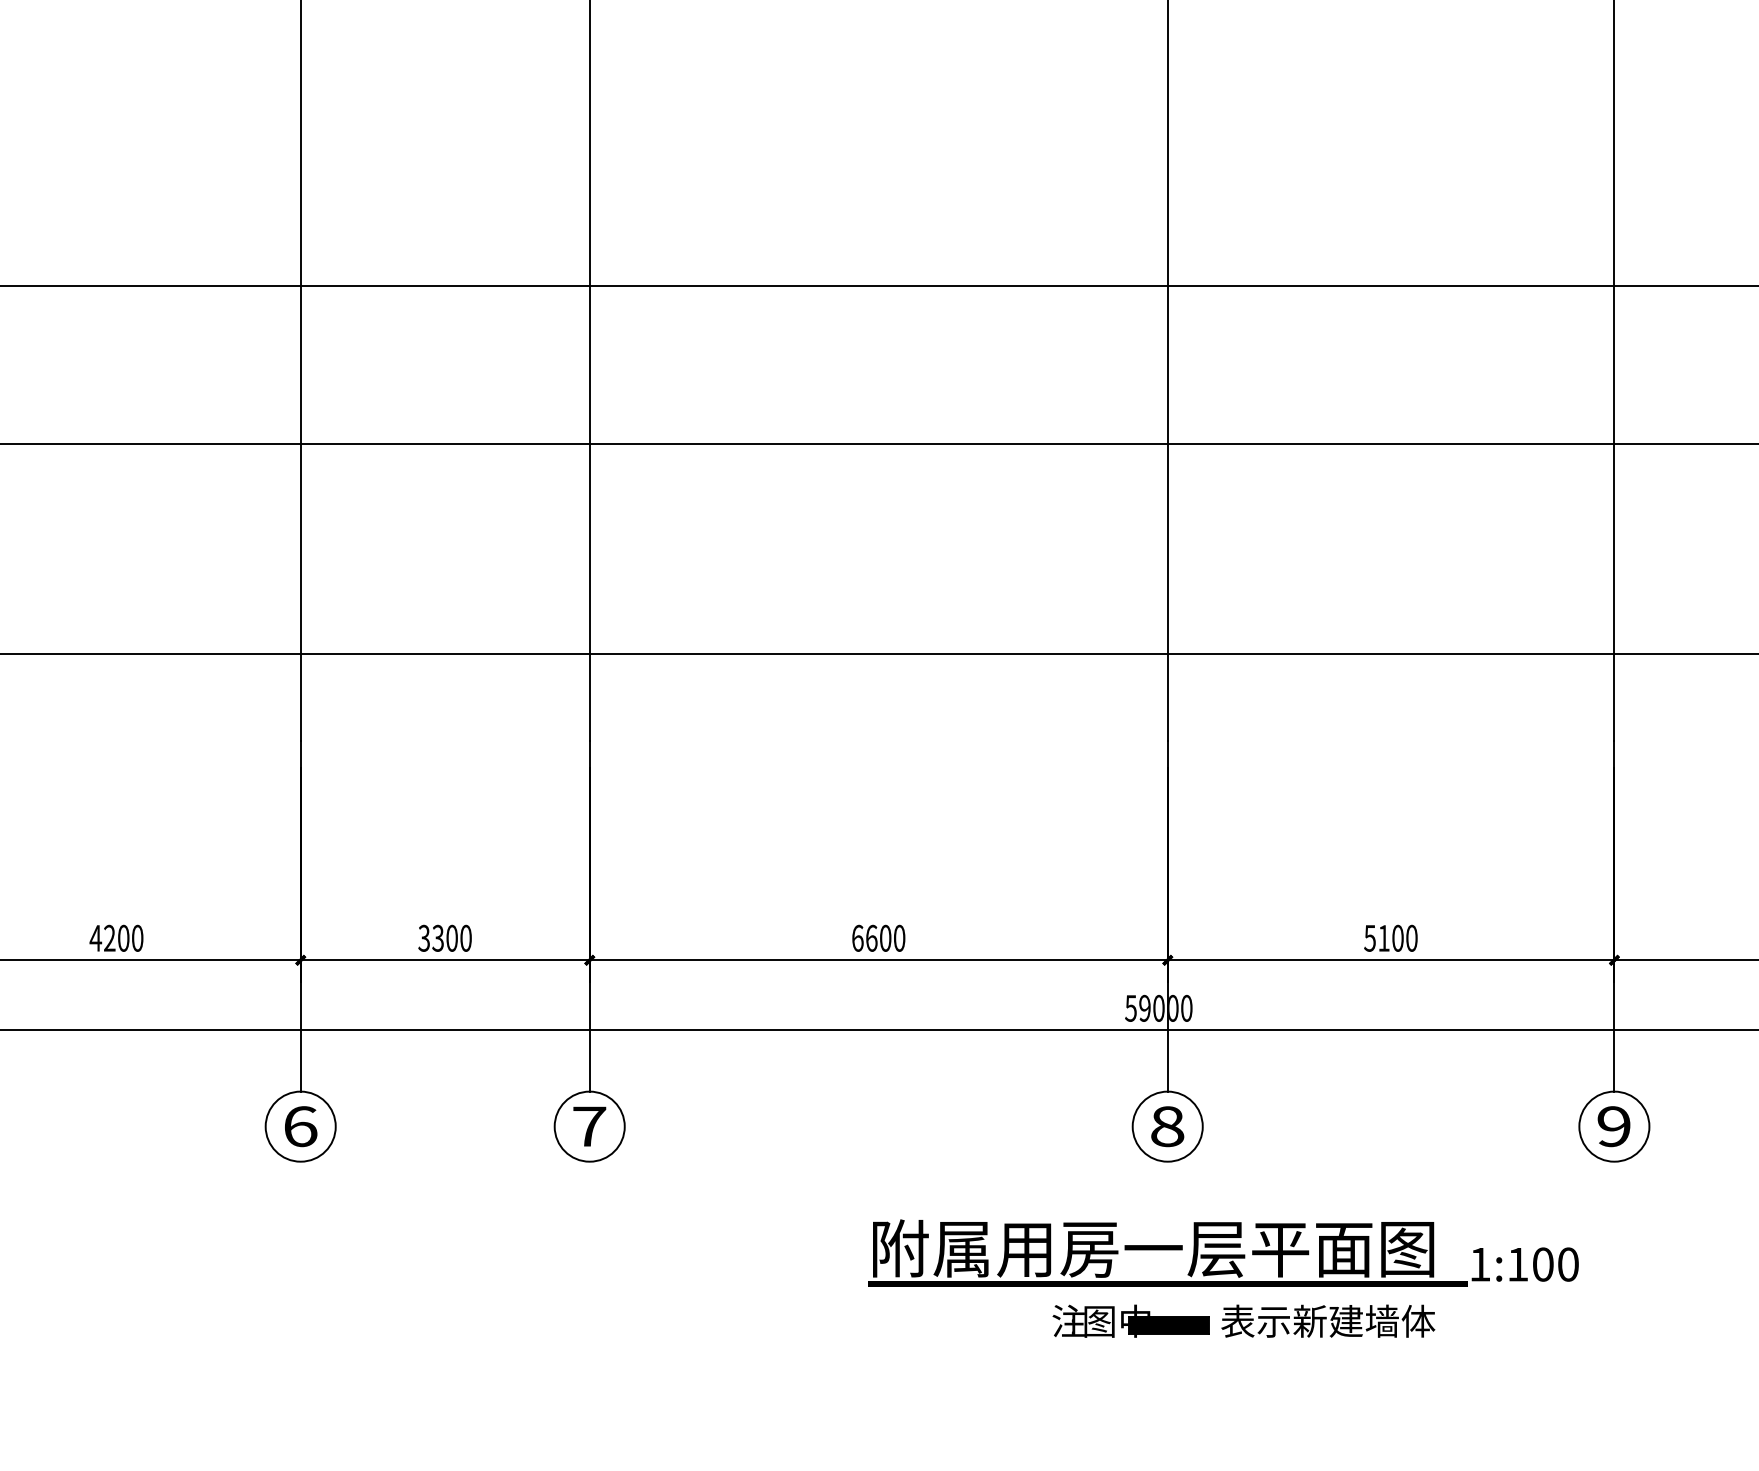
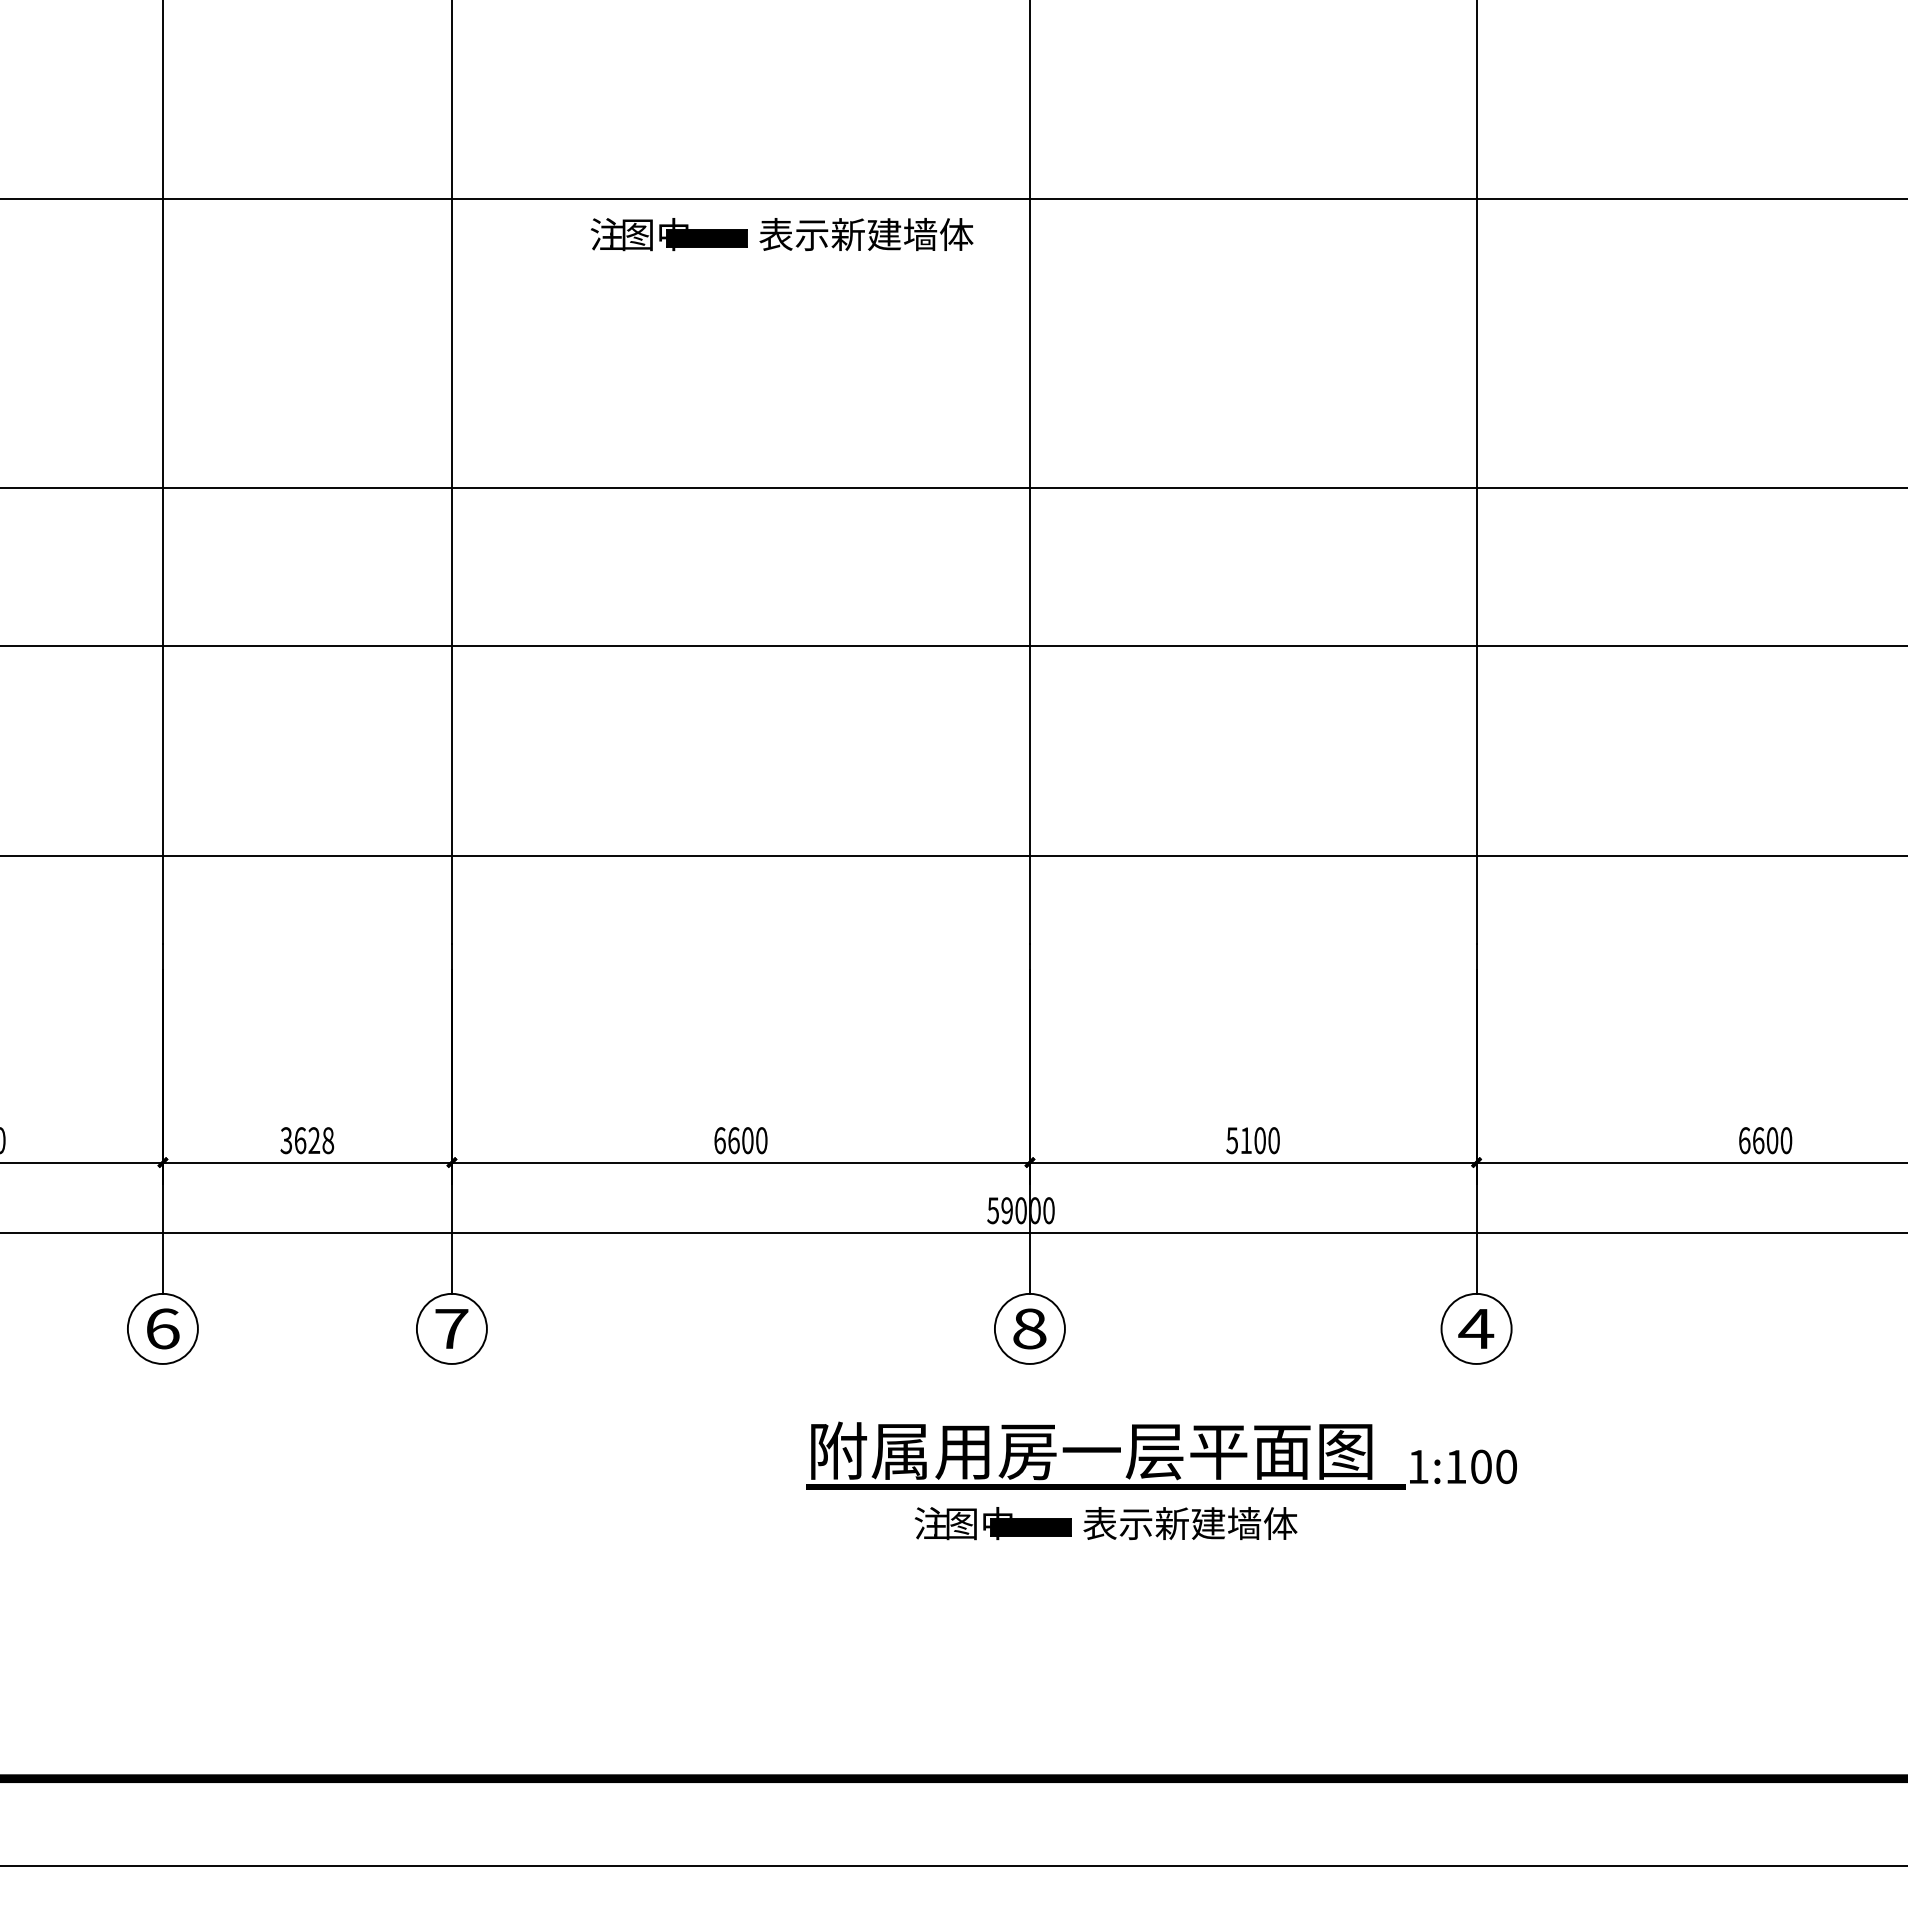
part: (920, 32) -> (782, 234), added
text: (452, 938) -> (314, 1140), 3300 -> 3628
text: (1614, 1126) -> (1476, 1328), 9 -> 4
text: (1223, 1253) -> (1161, 1455), moved

